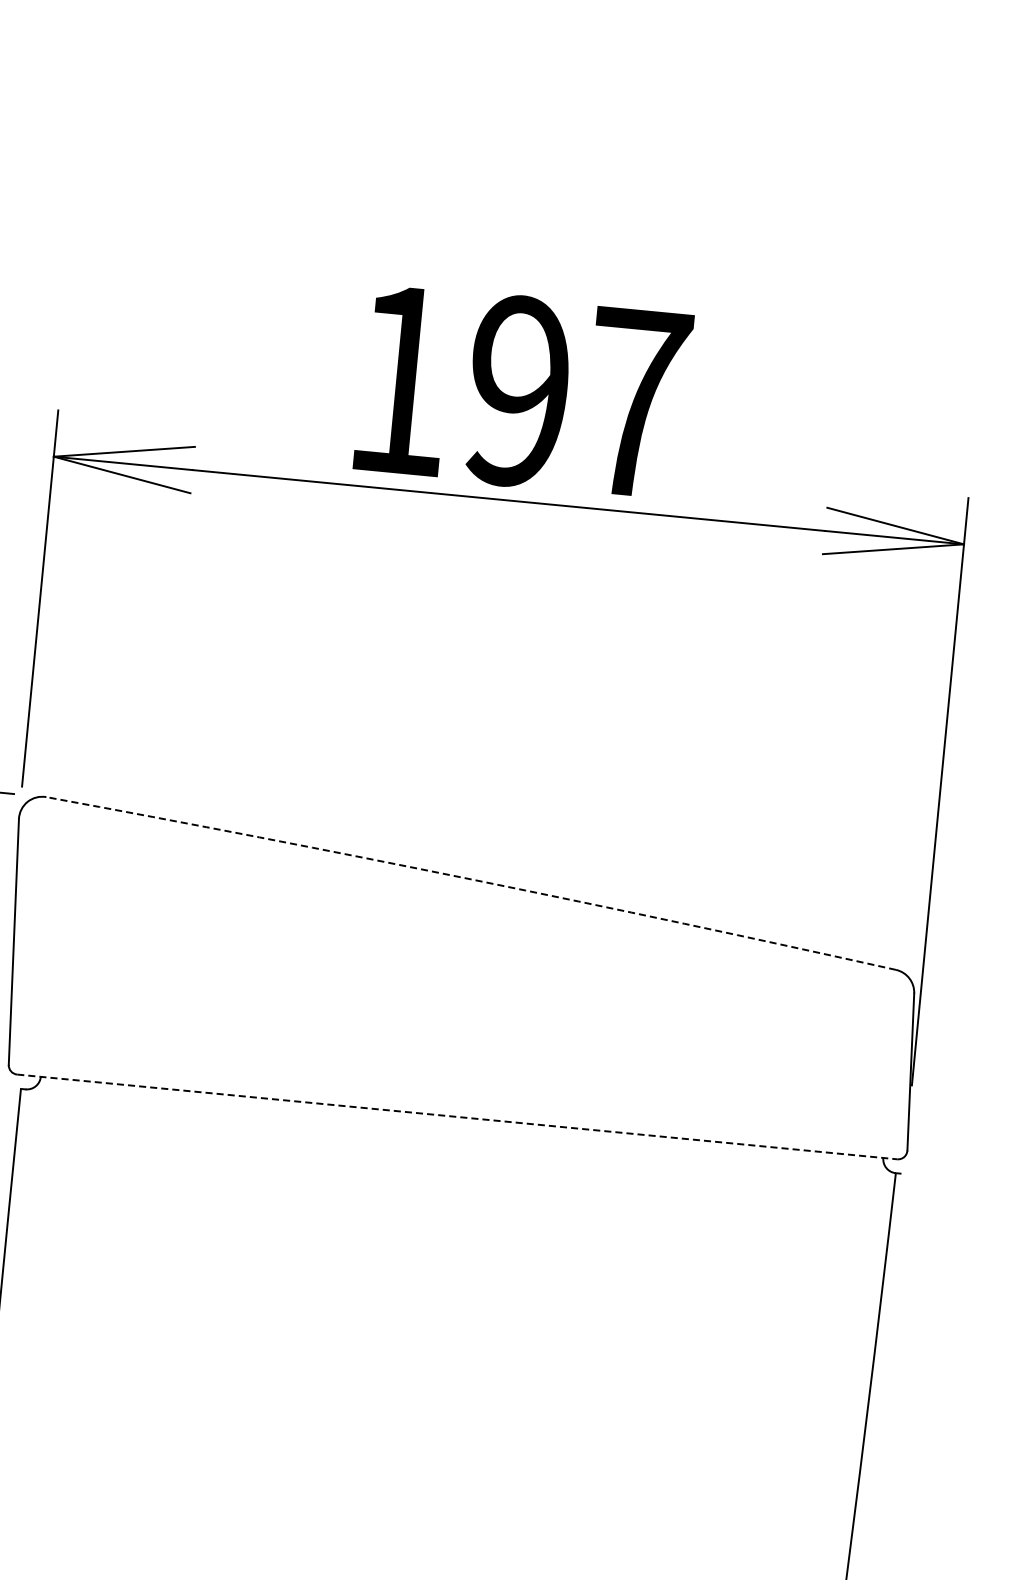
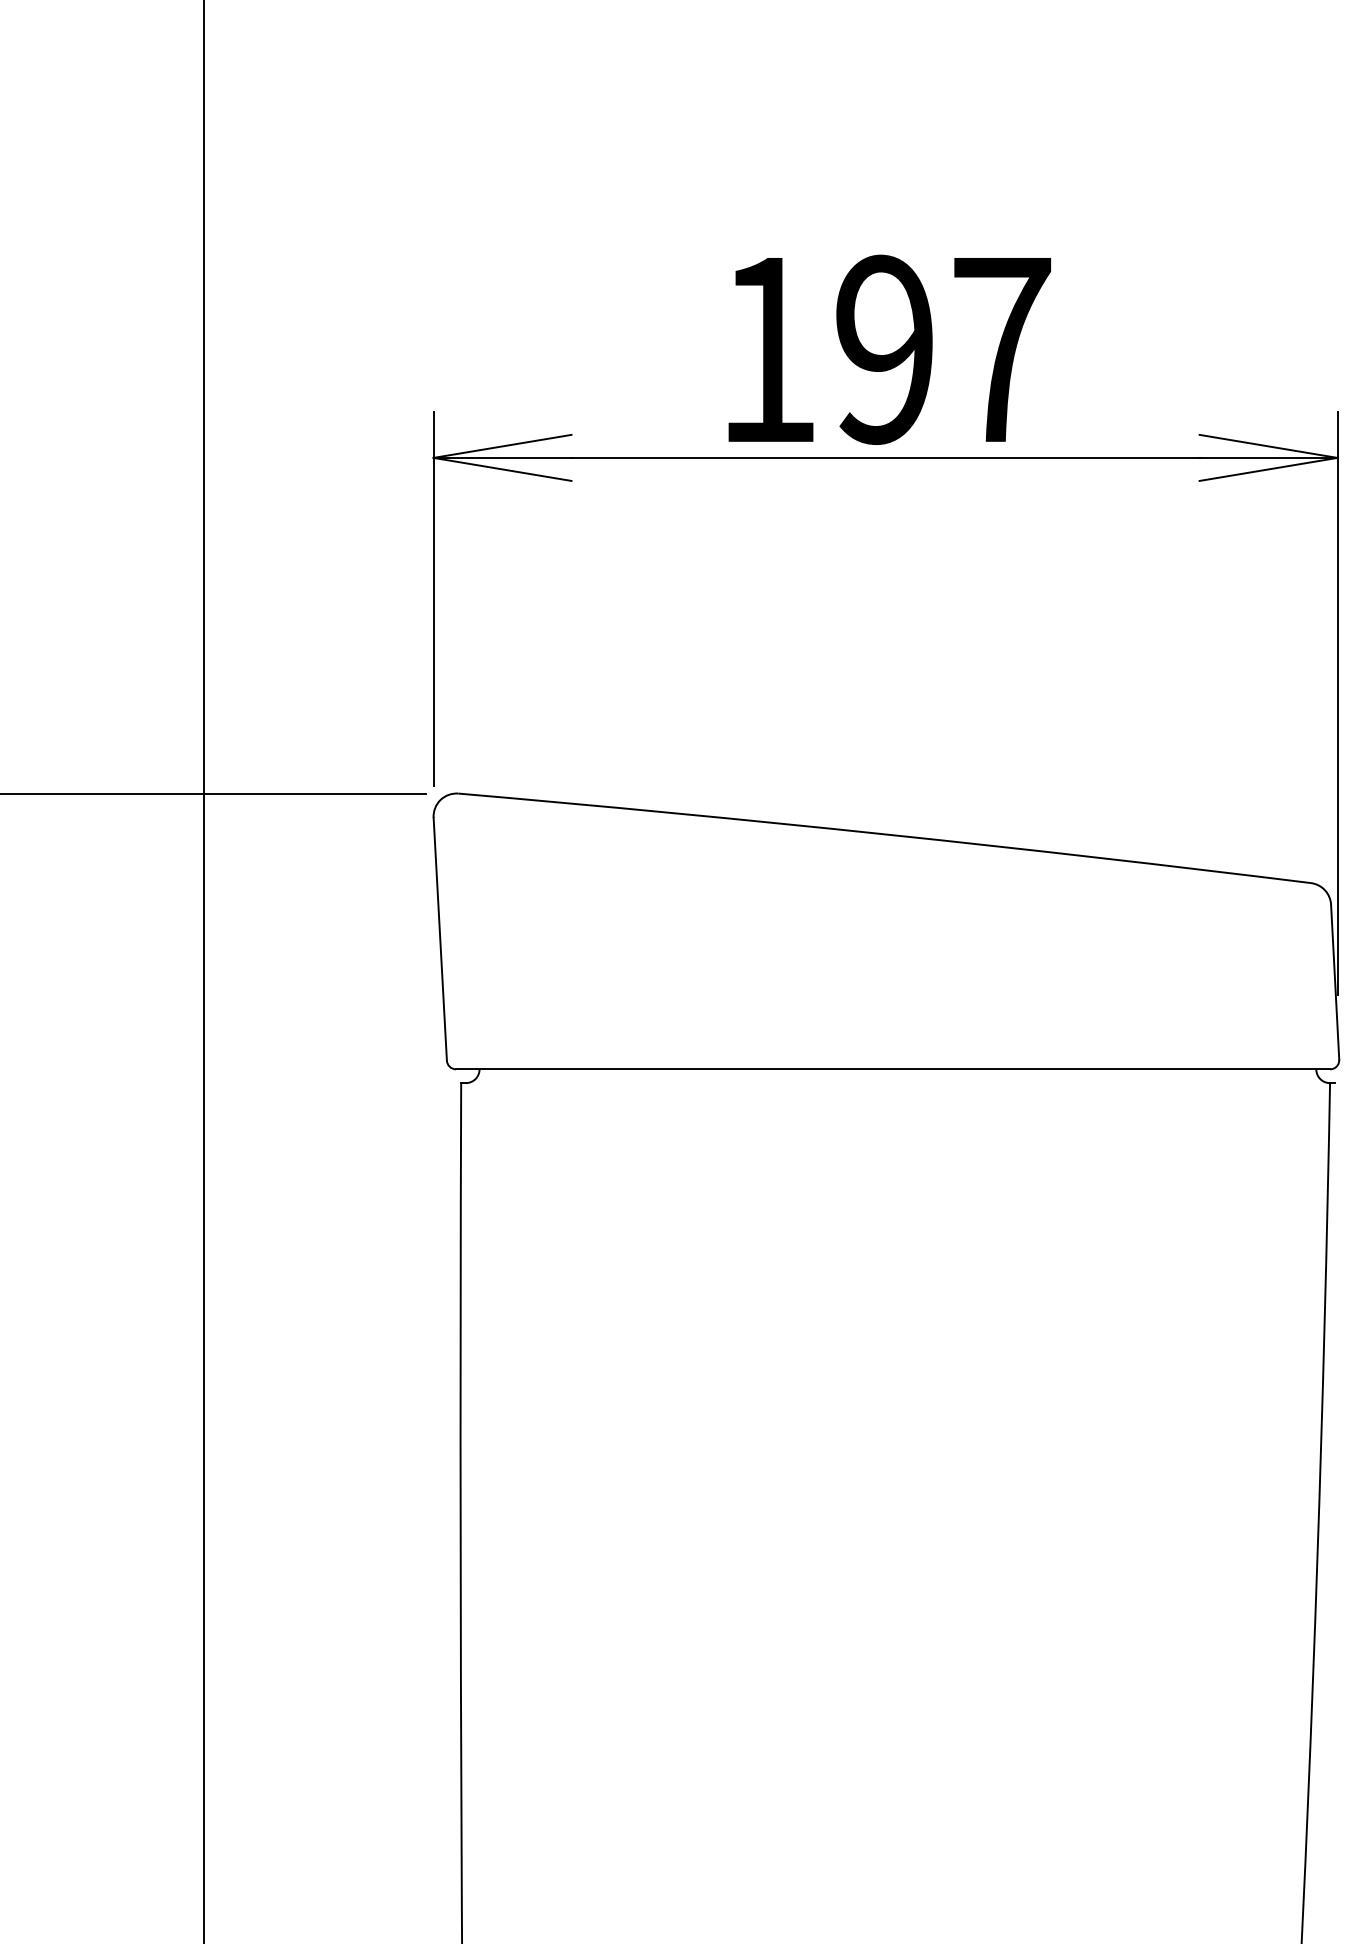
arc: (472, 879) -> (885, 834), dashed -> solid
line: (457, 1117) -> (893, 1069), dashed -> solid

